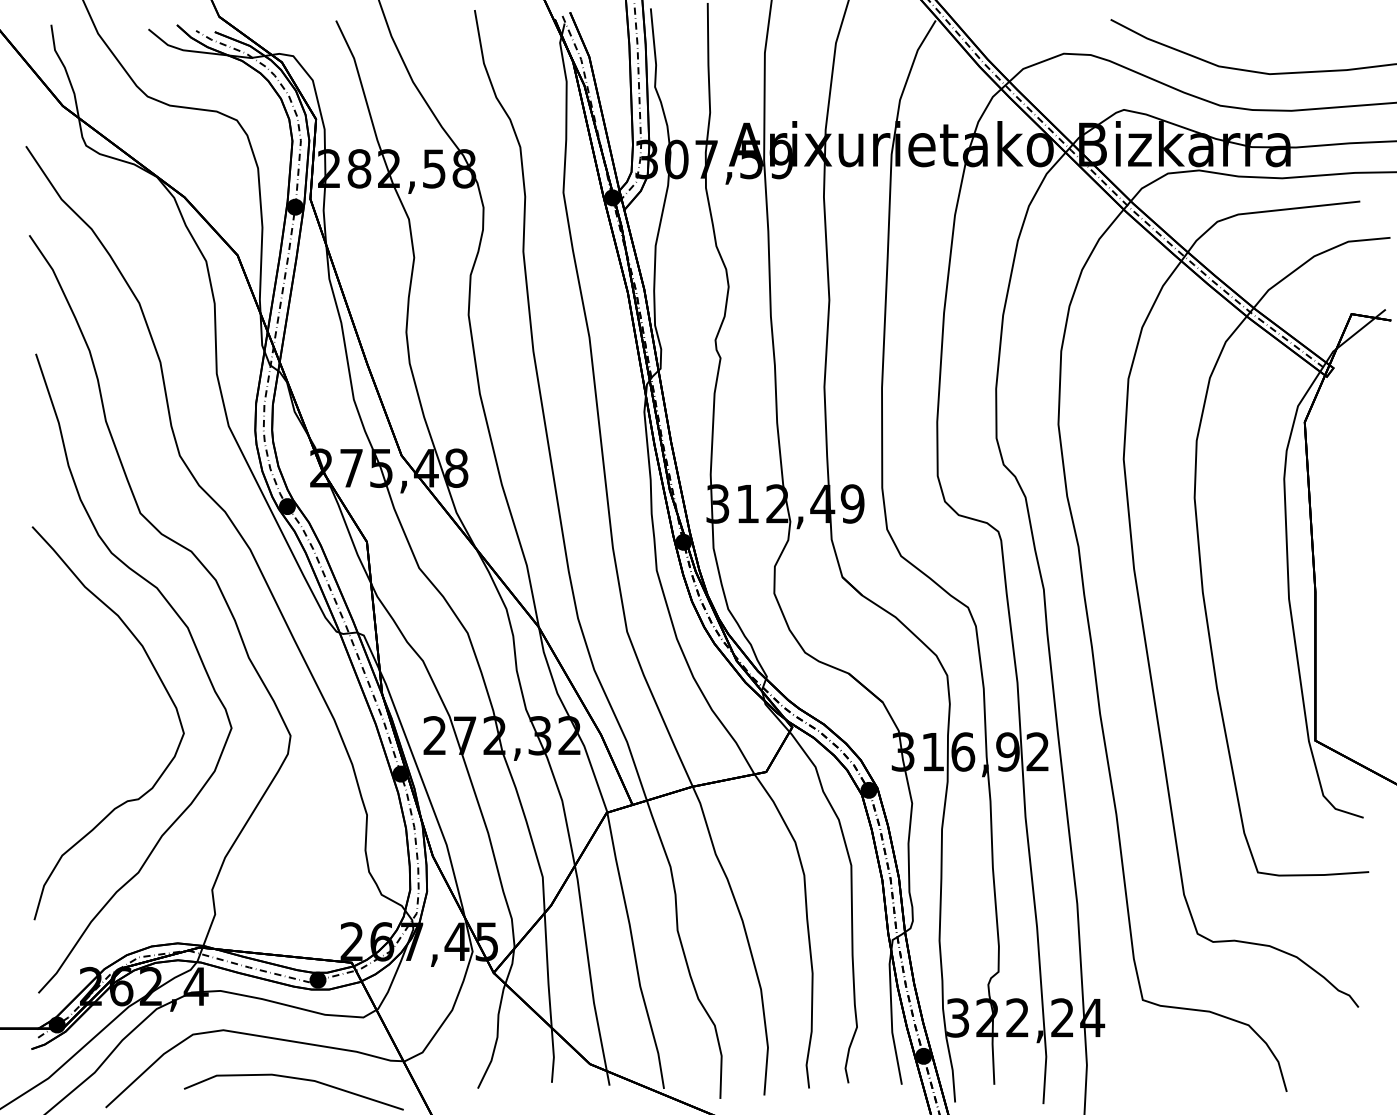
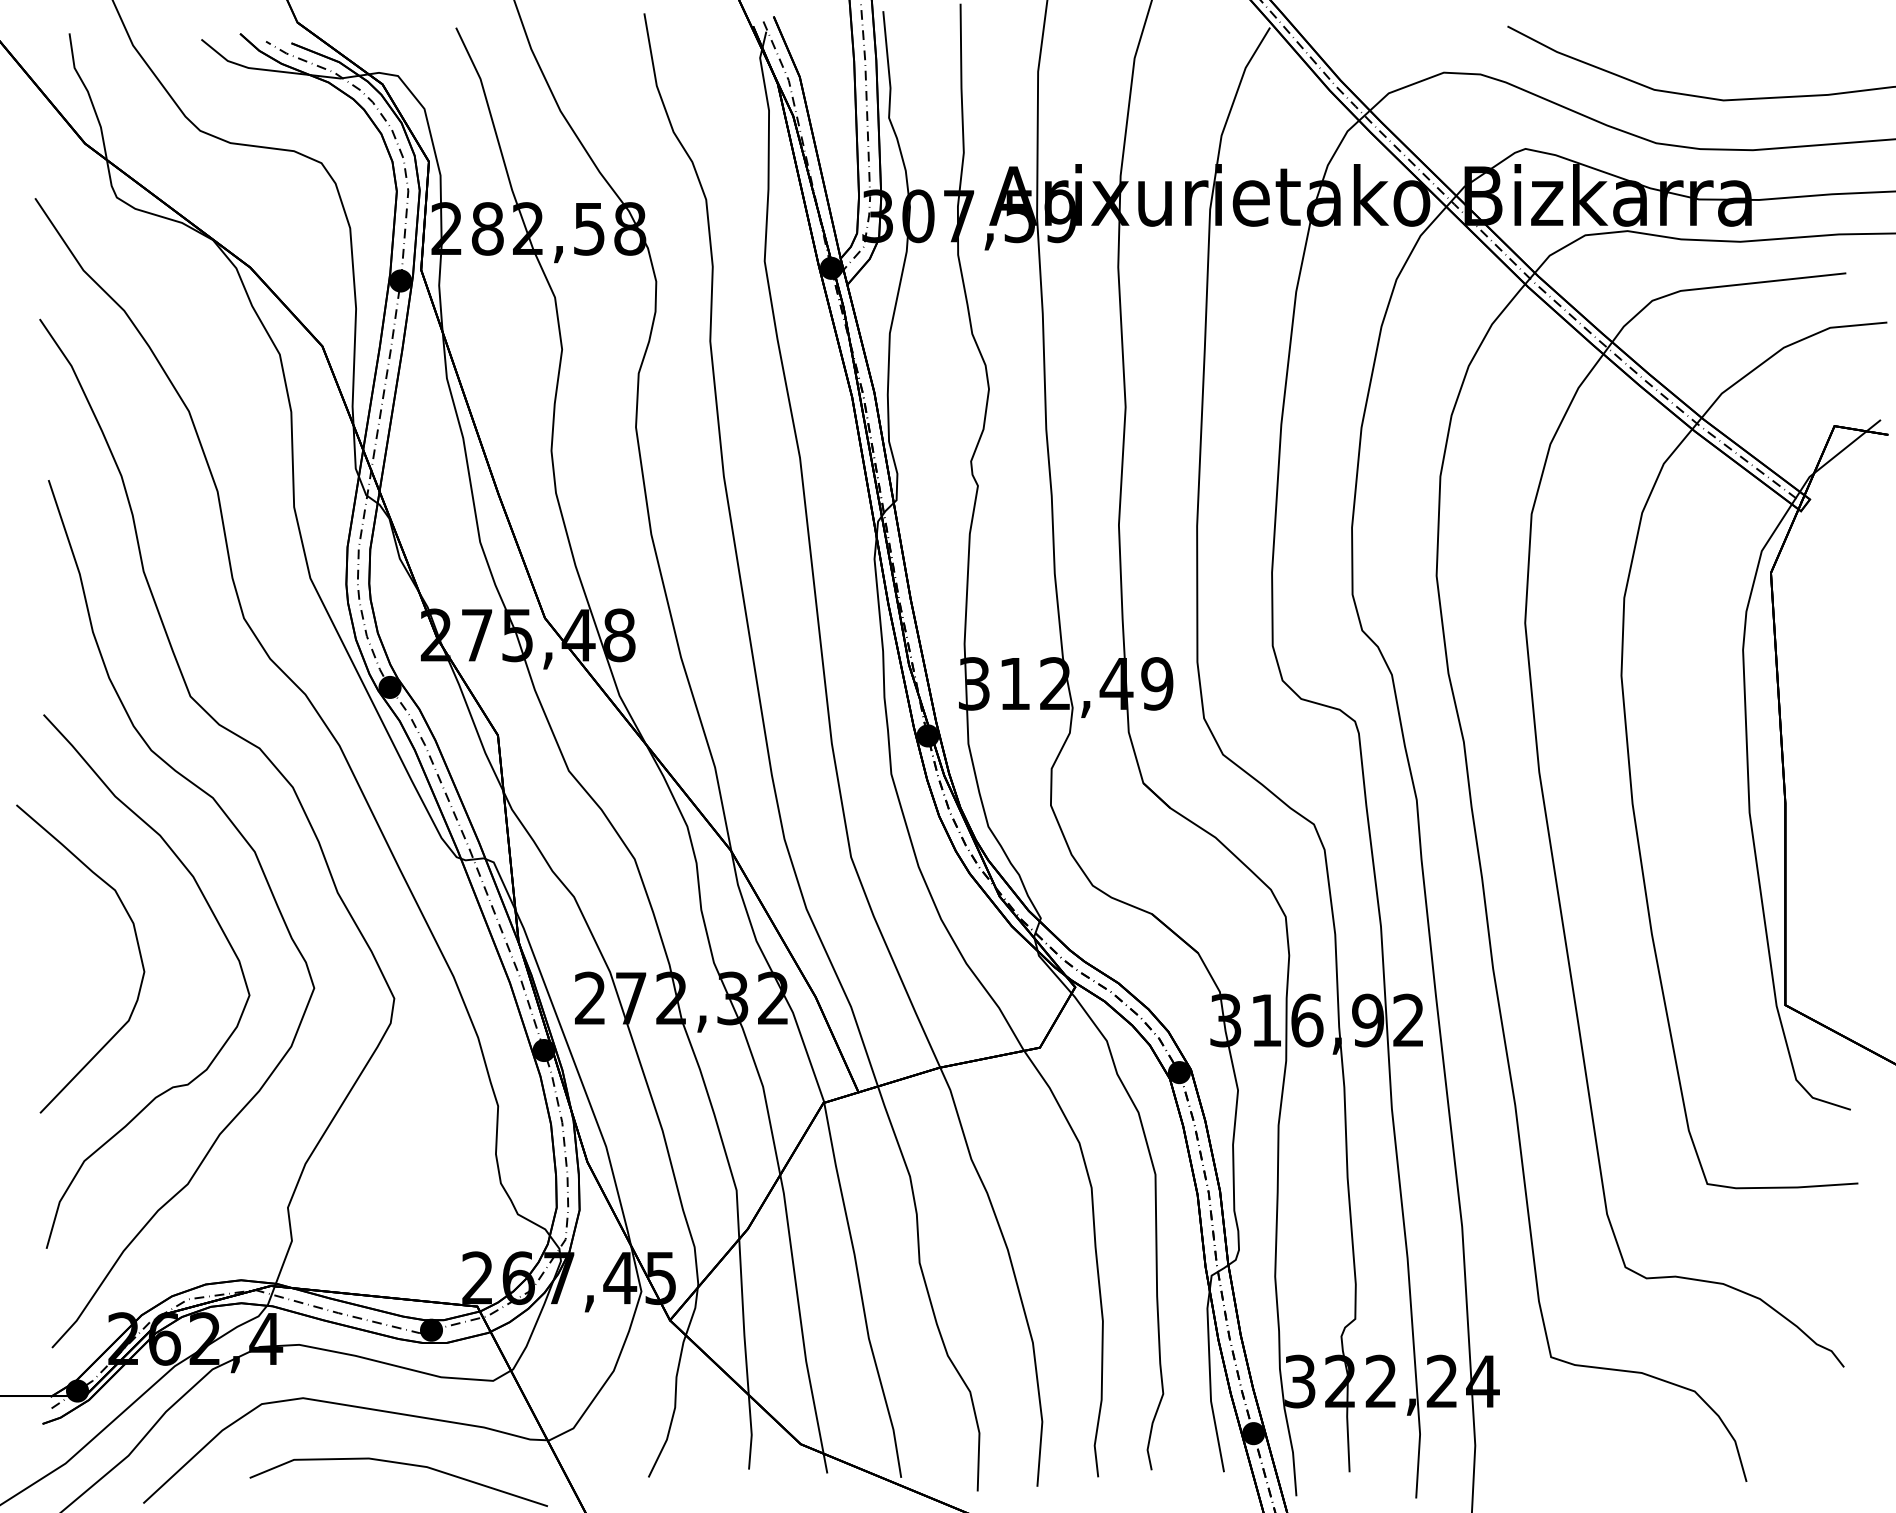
curve: (100, 695) -> (136, 943), added

